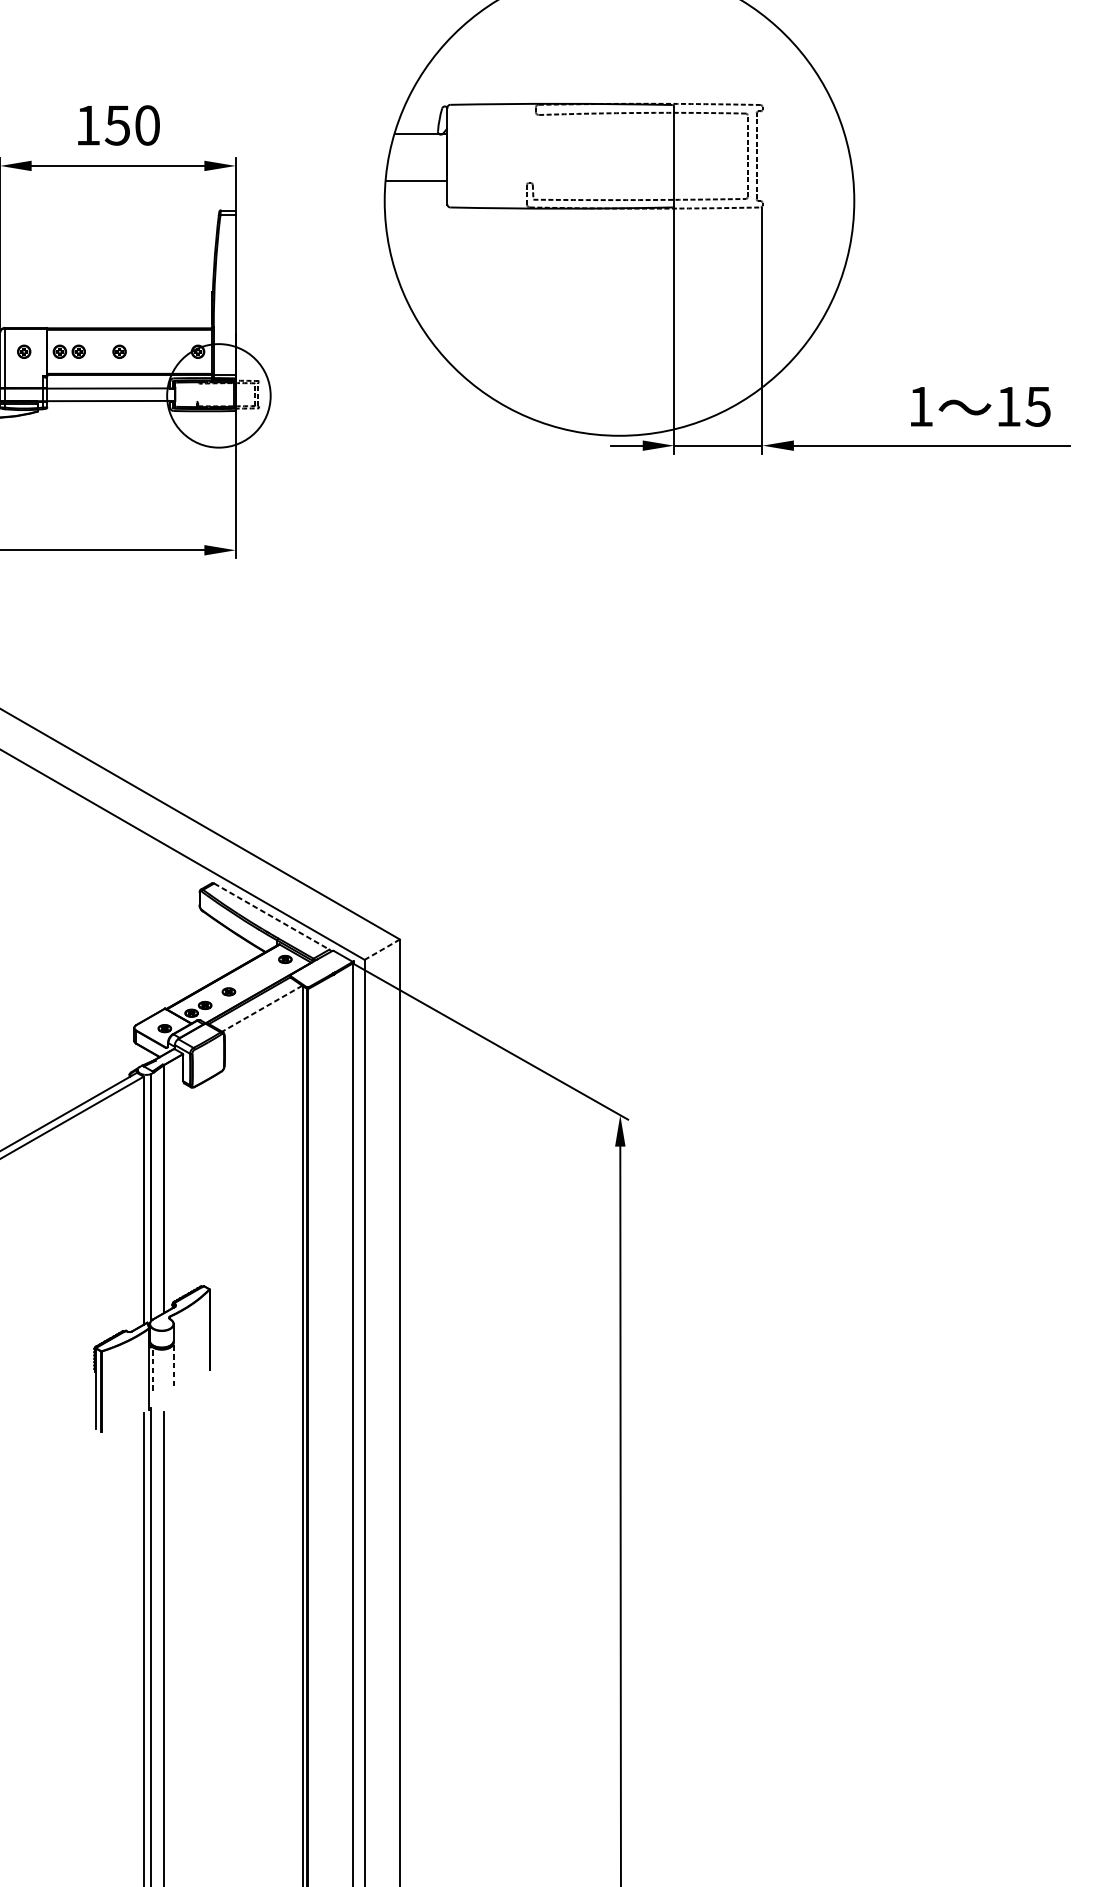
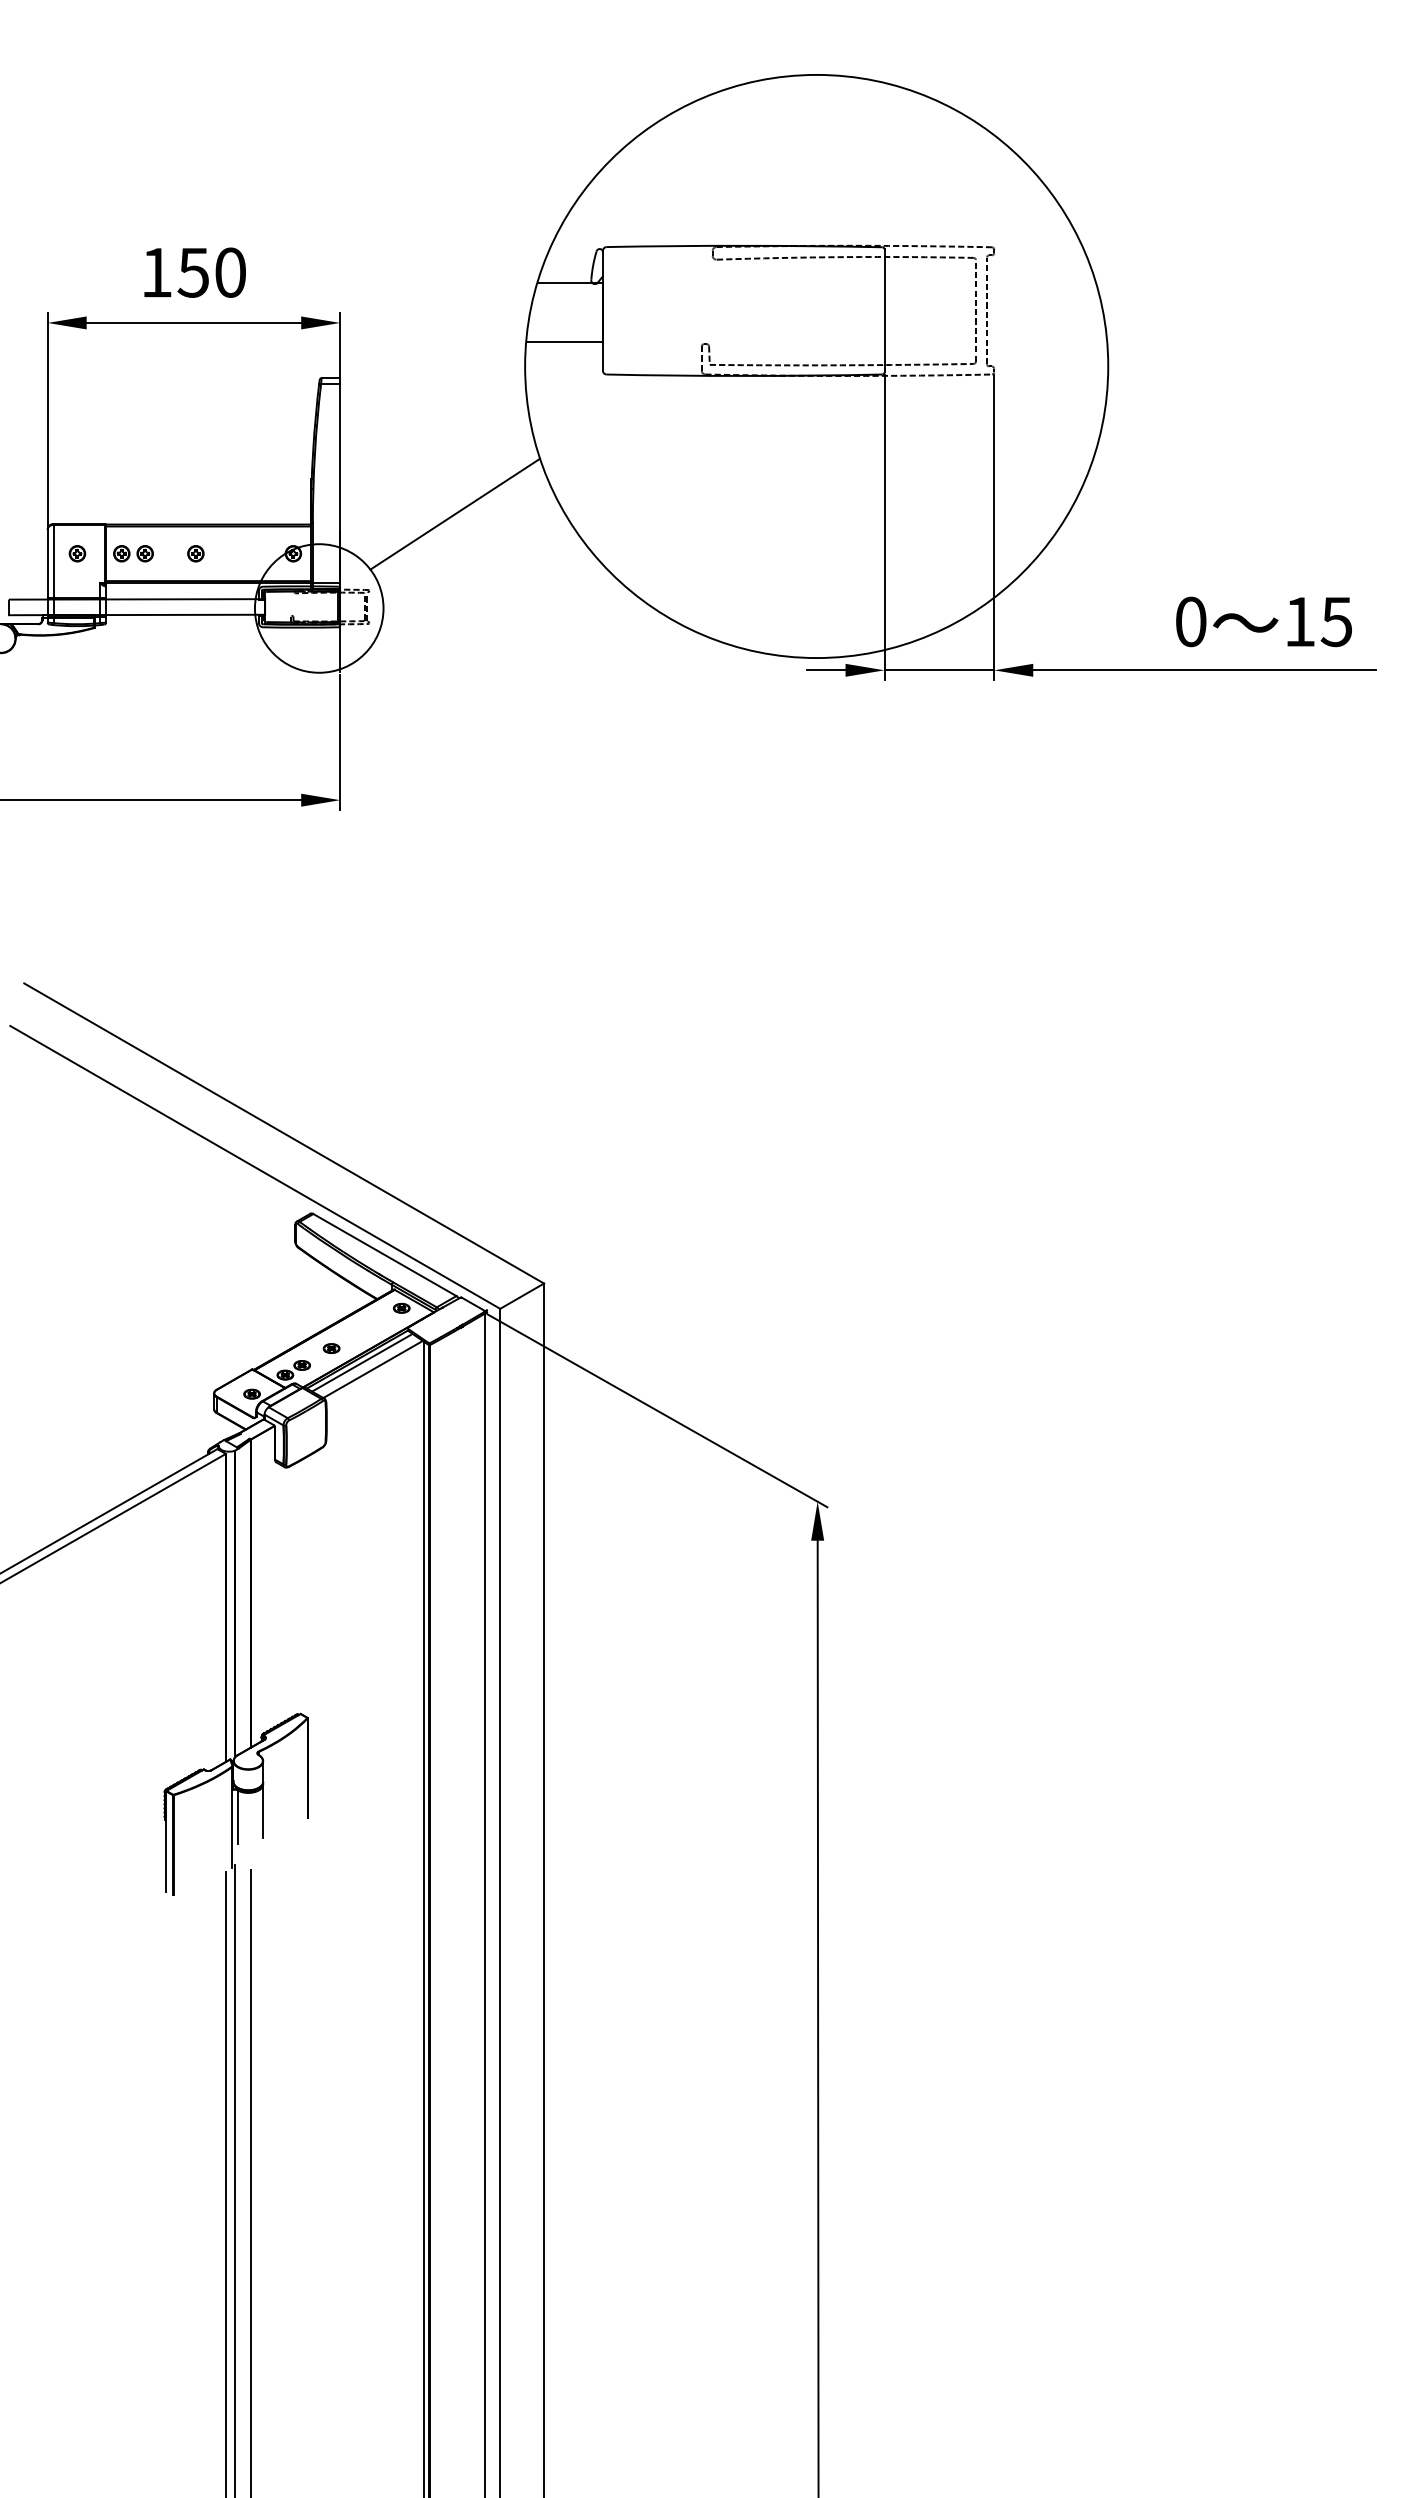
line: (328, 319) -> (455, 513), added
text: (921, 406) -> (1191, 621), 1 -> 0
line: (272, 916) -> (385, 1255), dashed -> solid
line: (381, 949) -> (521, 1296), dashed -> solid
line: (252, 1003) -> (361, 1362), added
line: (261, 1008) -> (372, 1369), dashed -> solid
line: (174, 1364) -> (263, 1811), dashed -> solid
line: (153, 1369) -> (237, 1817), dashed -> solid

